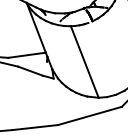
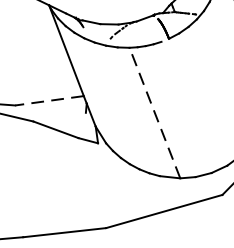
line: (27, 55) -> (50, 101), solid -> dashed
line: (84, 61) -> (154, 112), solid -> dashed

